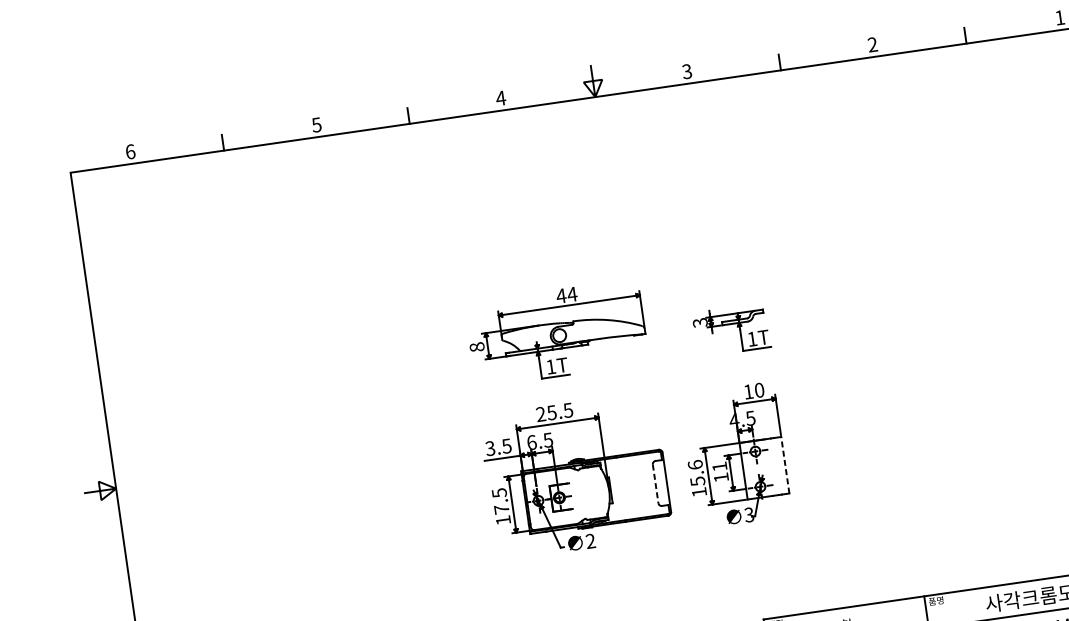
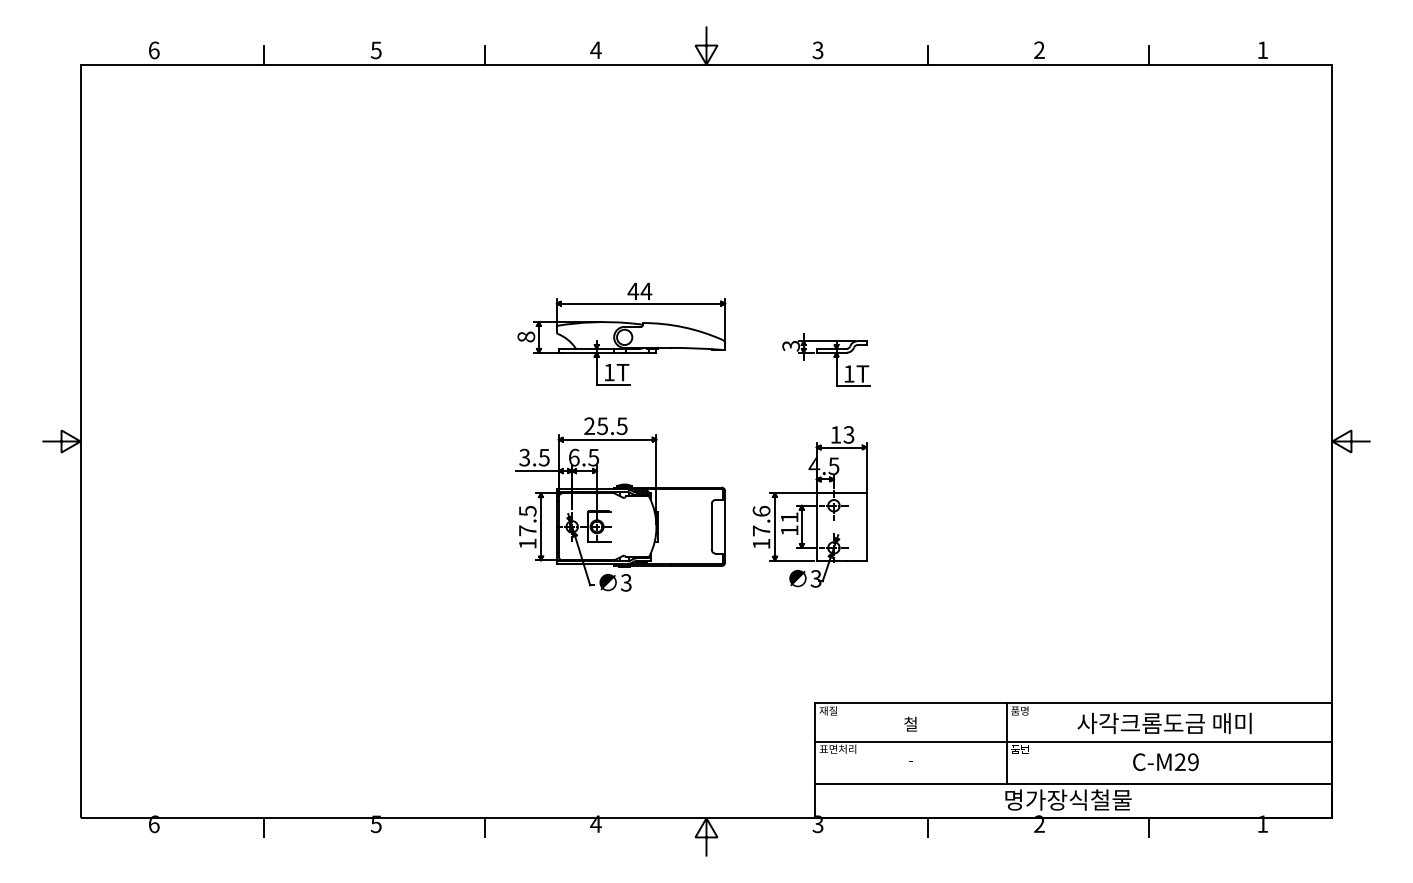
text: (759, 390) -> (848, 434), 10 -> 13
line: (785, 464) -> (866, 526), dashed -> solid
text: (697, 481) -> (761, 530), 15.6 -> 17.6
line: (655, 483) -> (711, 526), dashed -> solid
text: (589, 541) -> (625, 582), 2 -> 3

